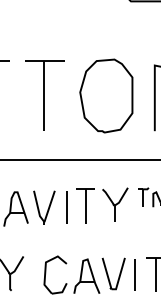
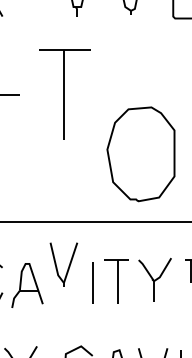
part: (44, 95) -> (64, 94), moved
part: (106, 95) -> (141, 153), moved
part: (44, 207) -> (64, 264), moved

